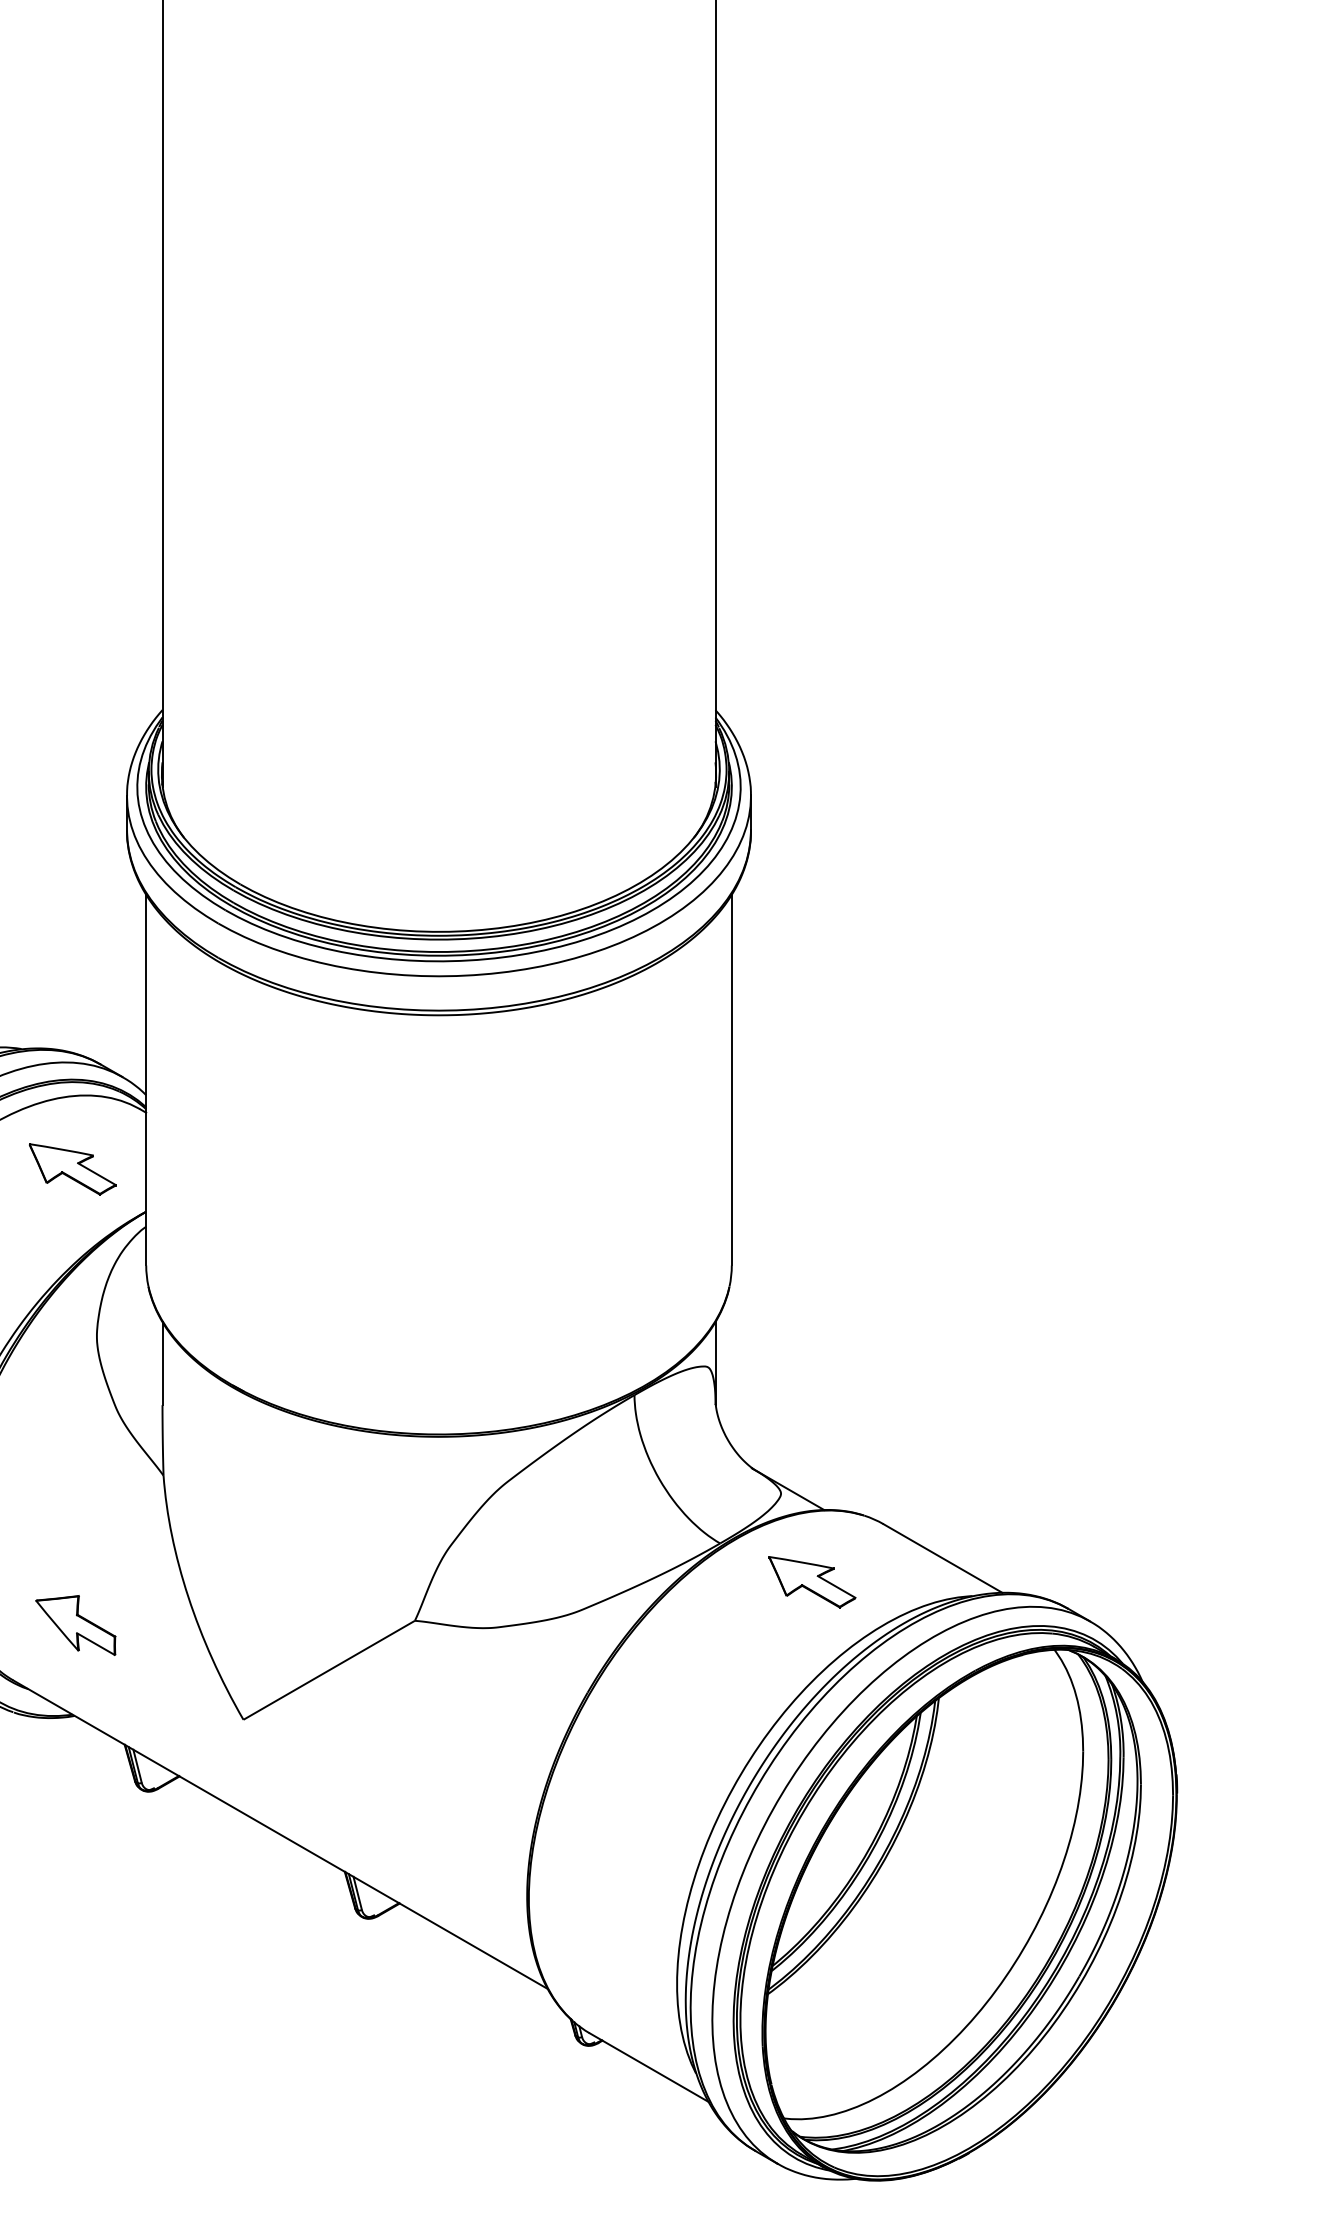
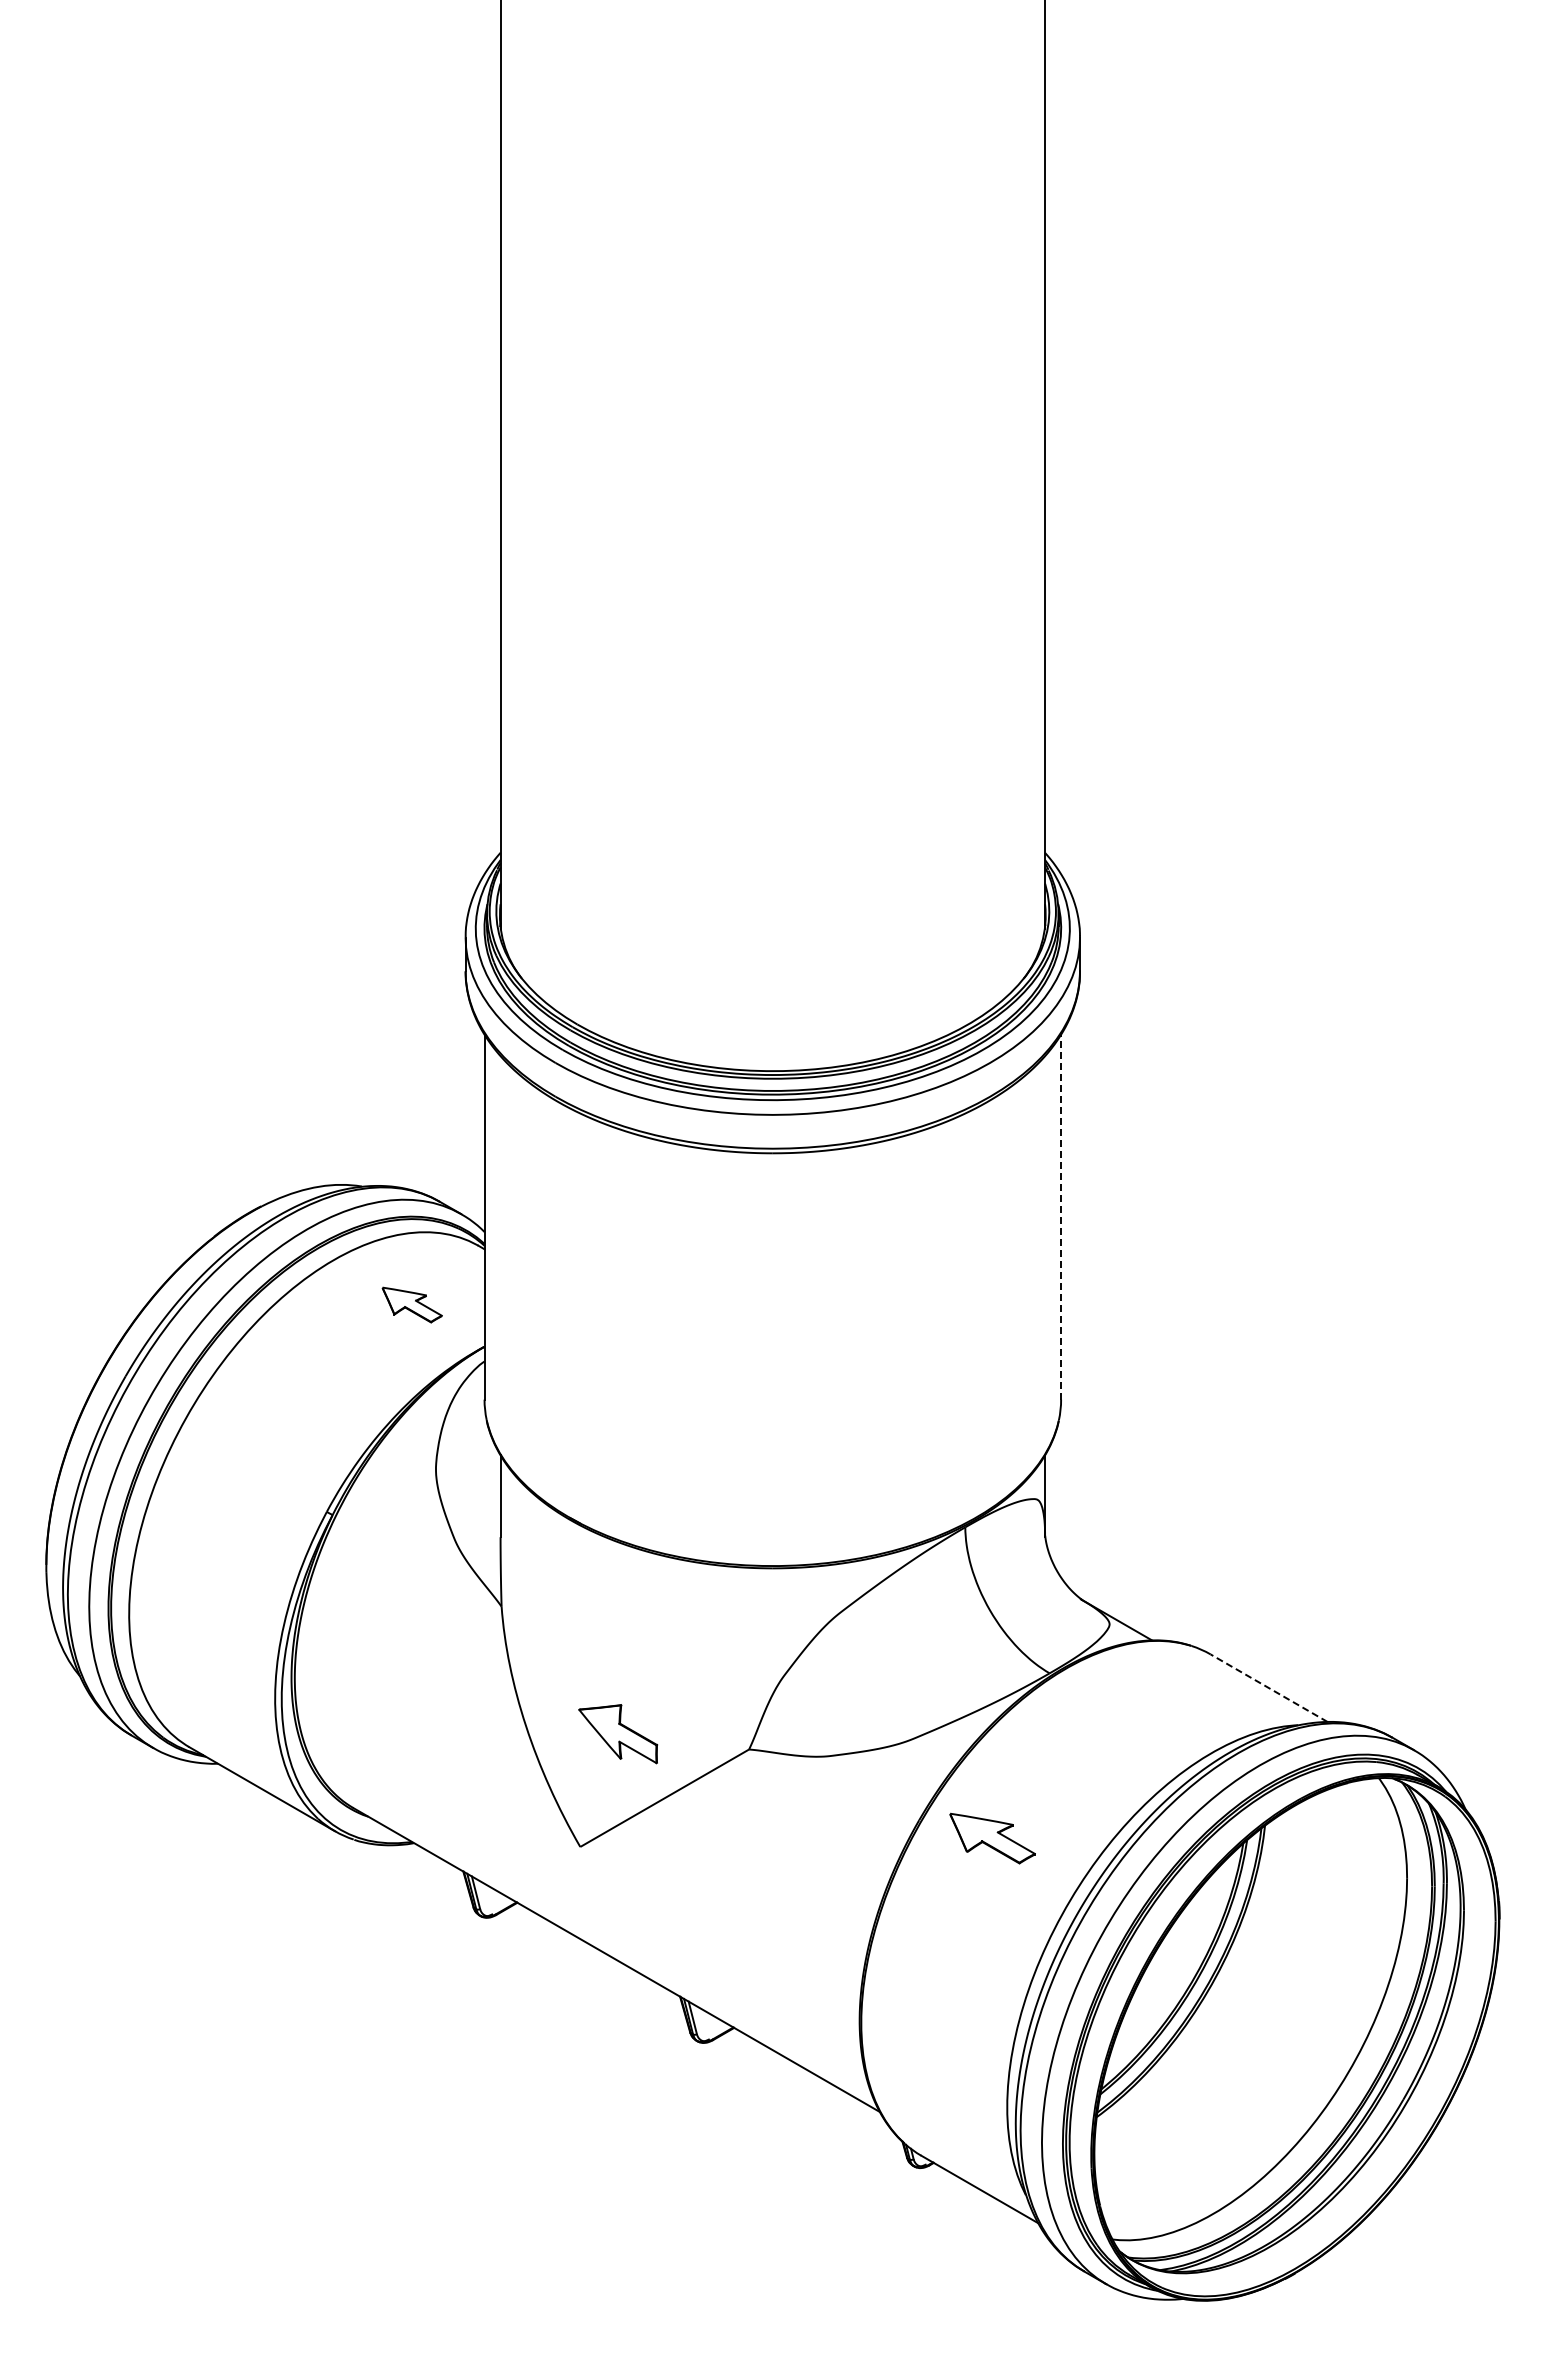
line: (732, 1080) -> (1061, 1217), solid -> dashed
part: (73, 1168) -> (412, 1304), size x0.7
line: (943, 1558) -> (1269, 1688), solid -> dashed
part: (812, 1582) -> (992, 1838), moved
part: (75, 1625) -> (617, 1734), moved

